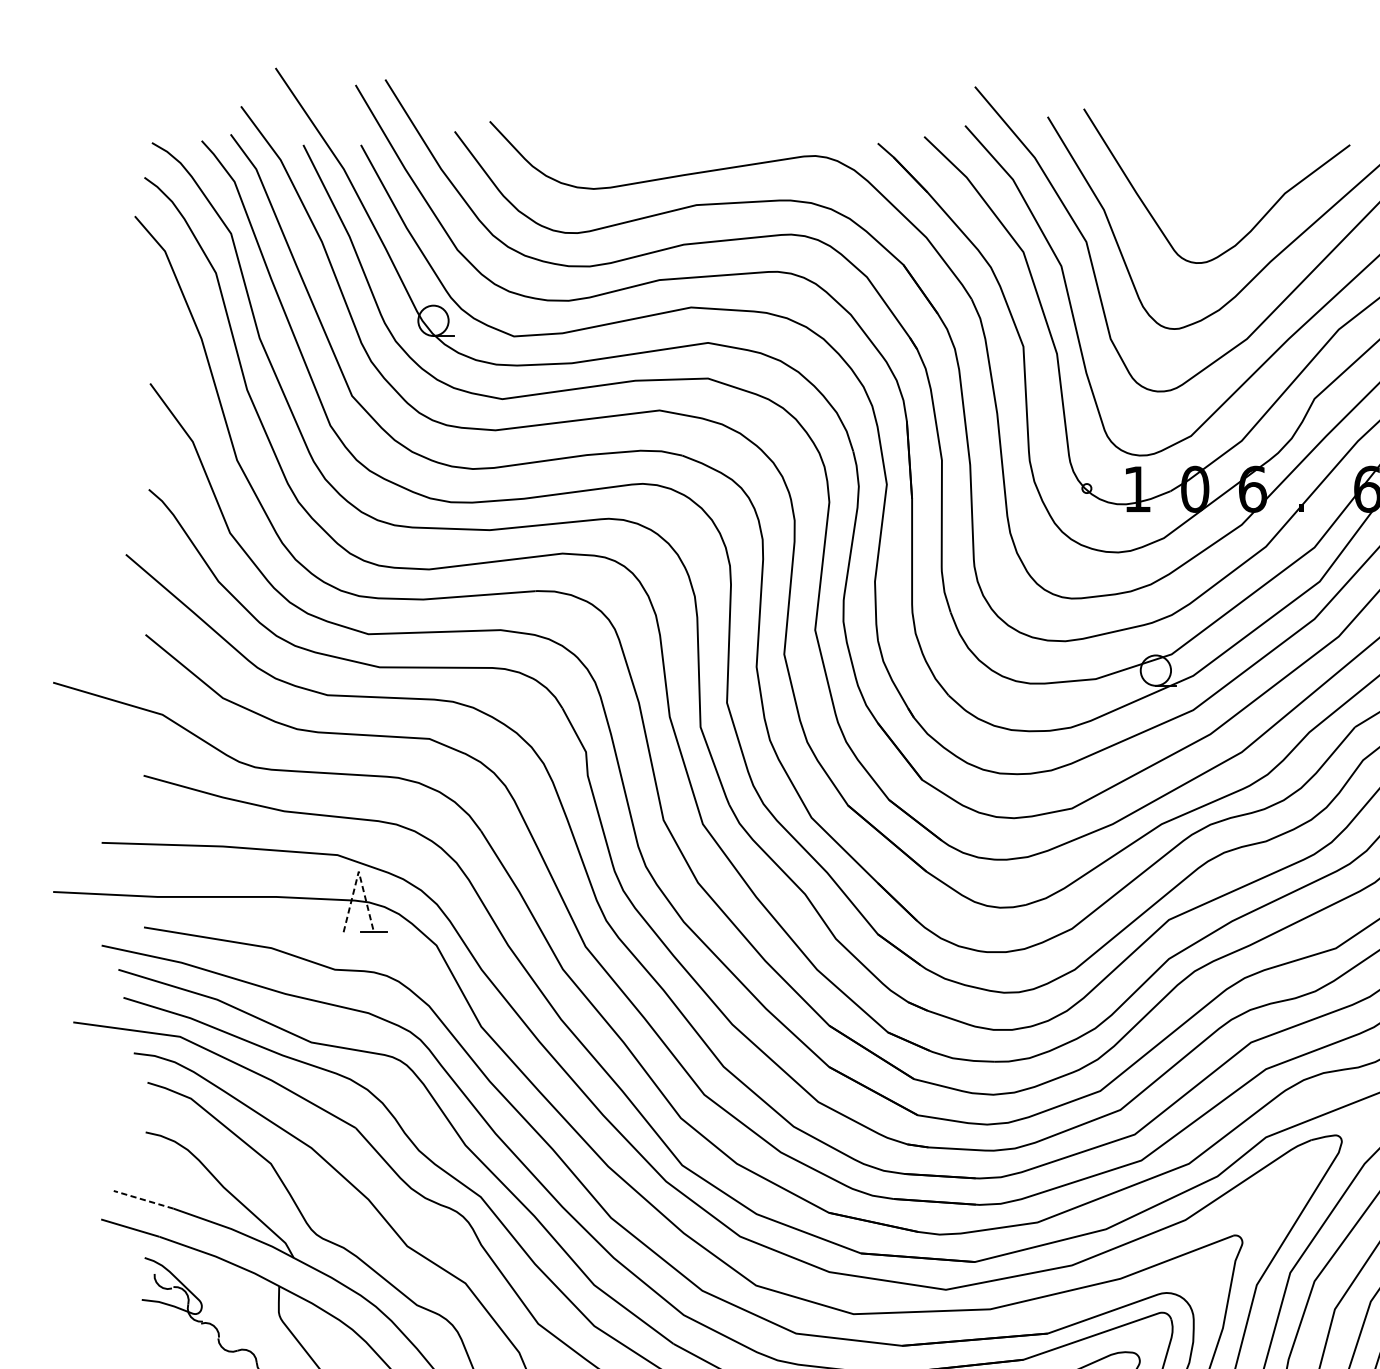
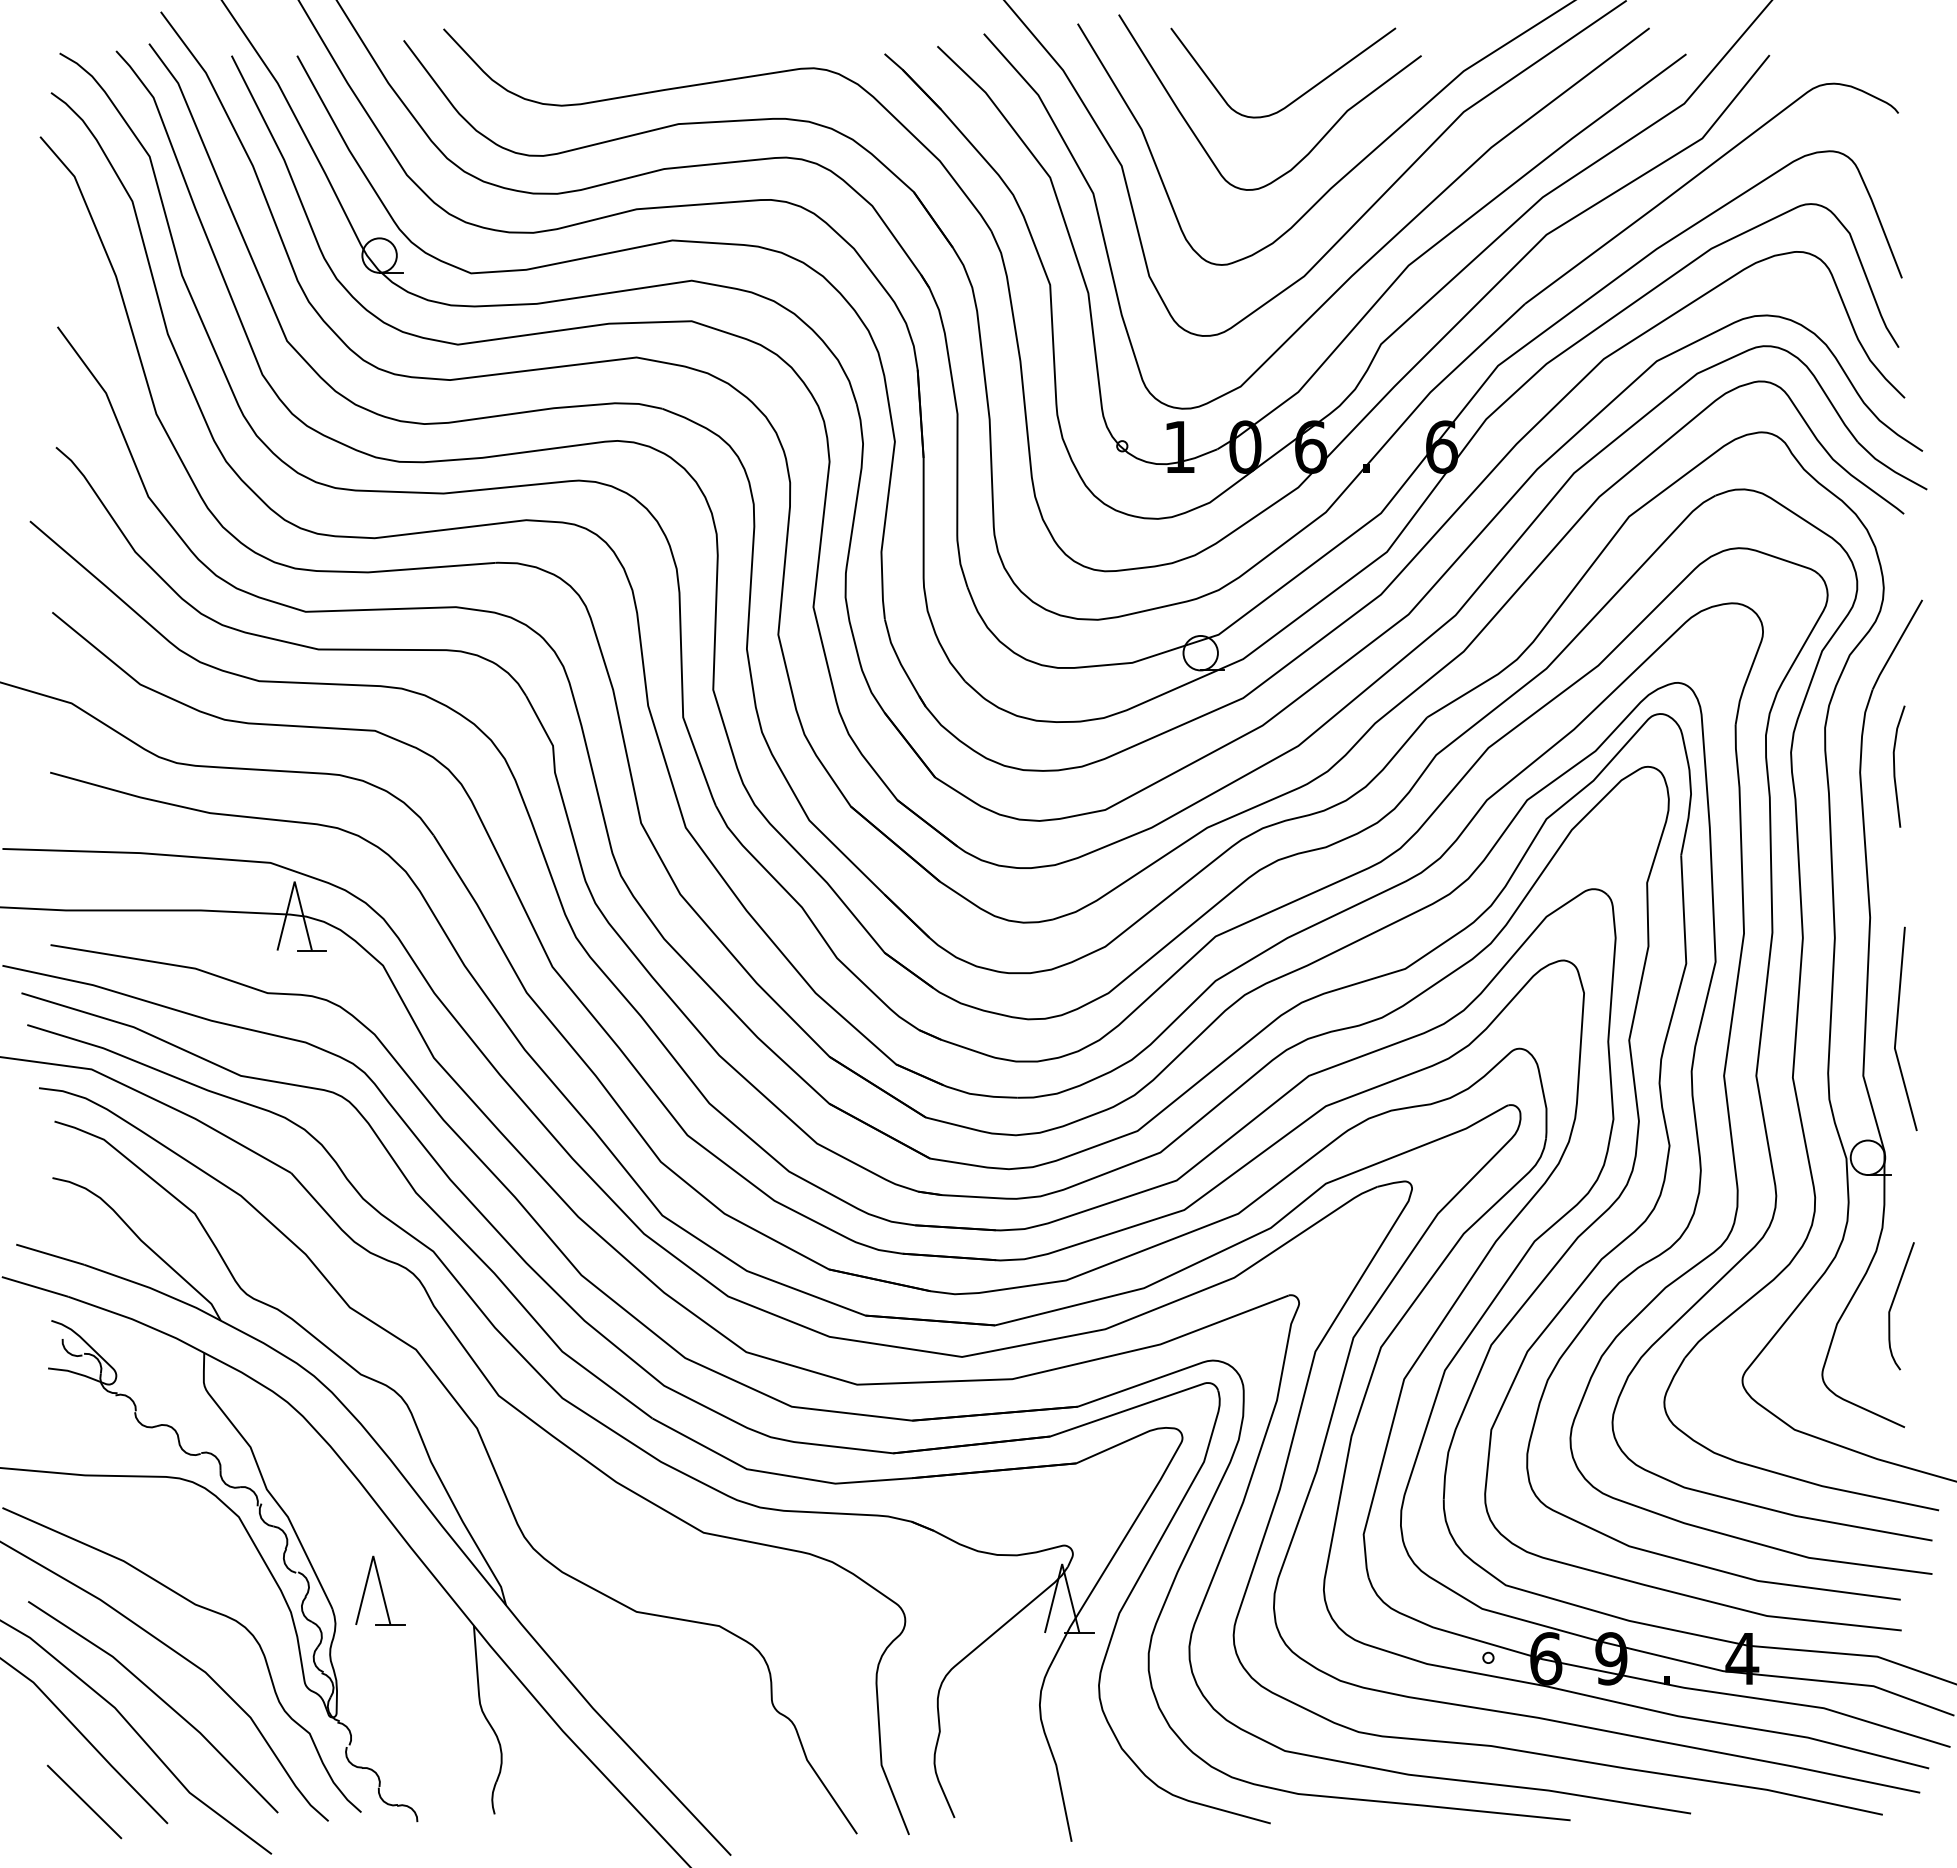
curve: (1244, 179) -> (1301, 94), added
line: (358, 871) -> (294, 881), dashed -> solid
line: (143, 1199) -> (49, 1254), dashed -> solid

